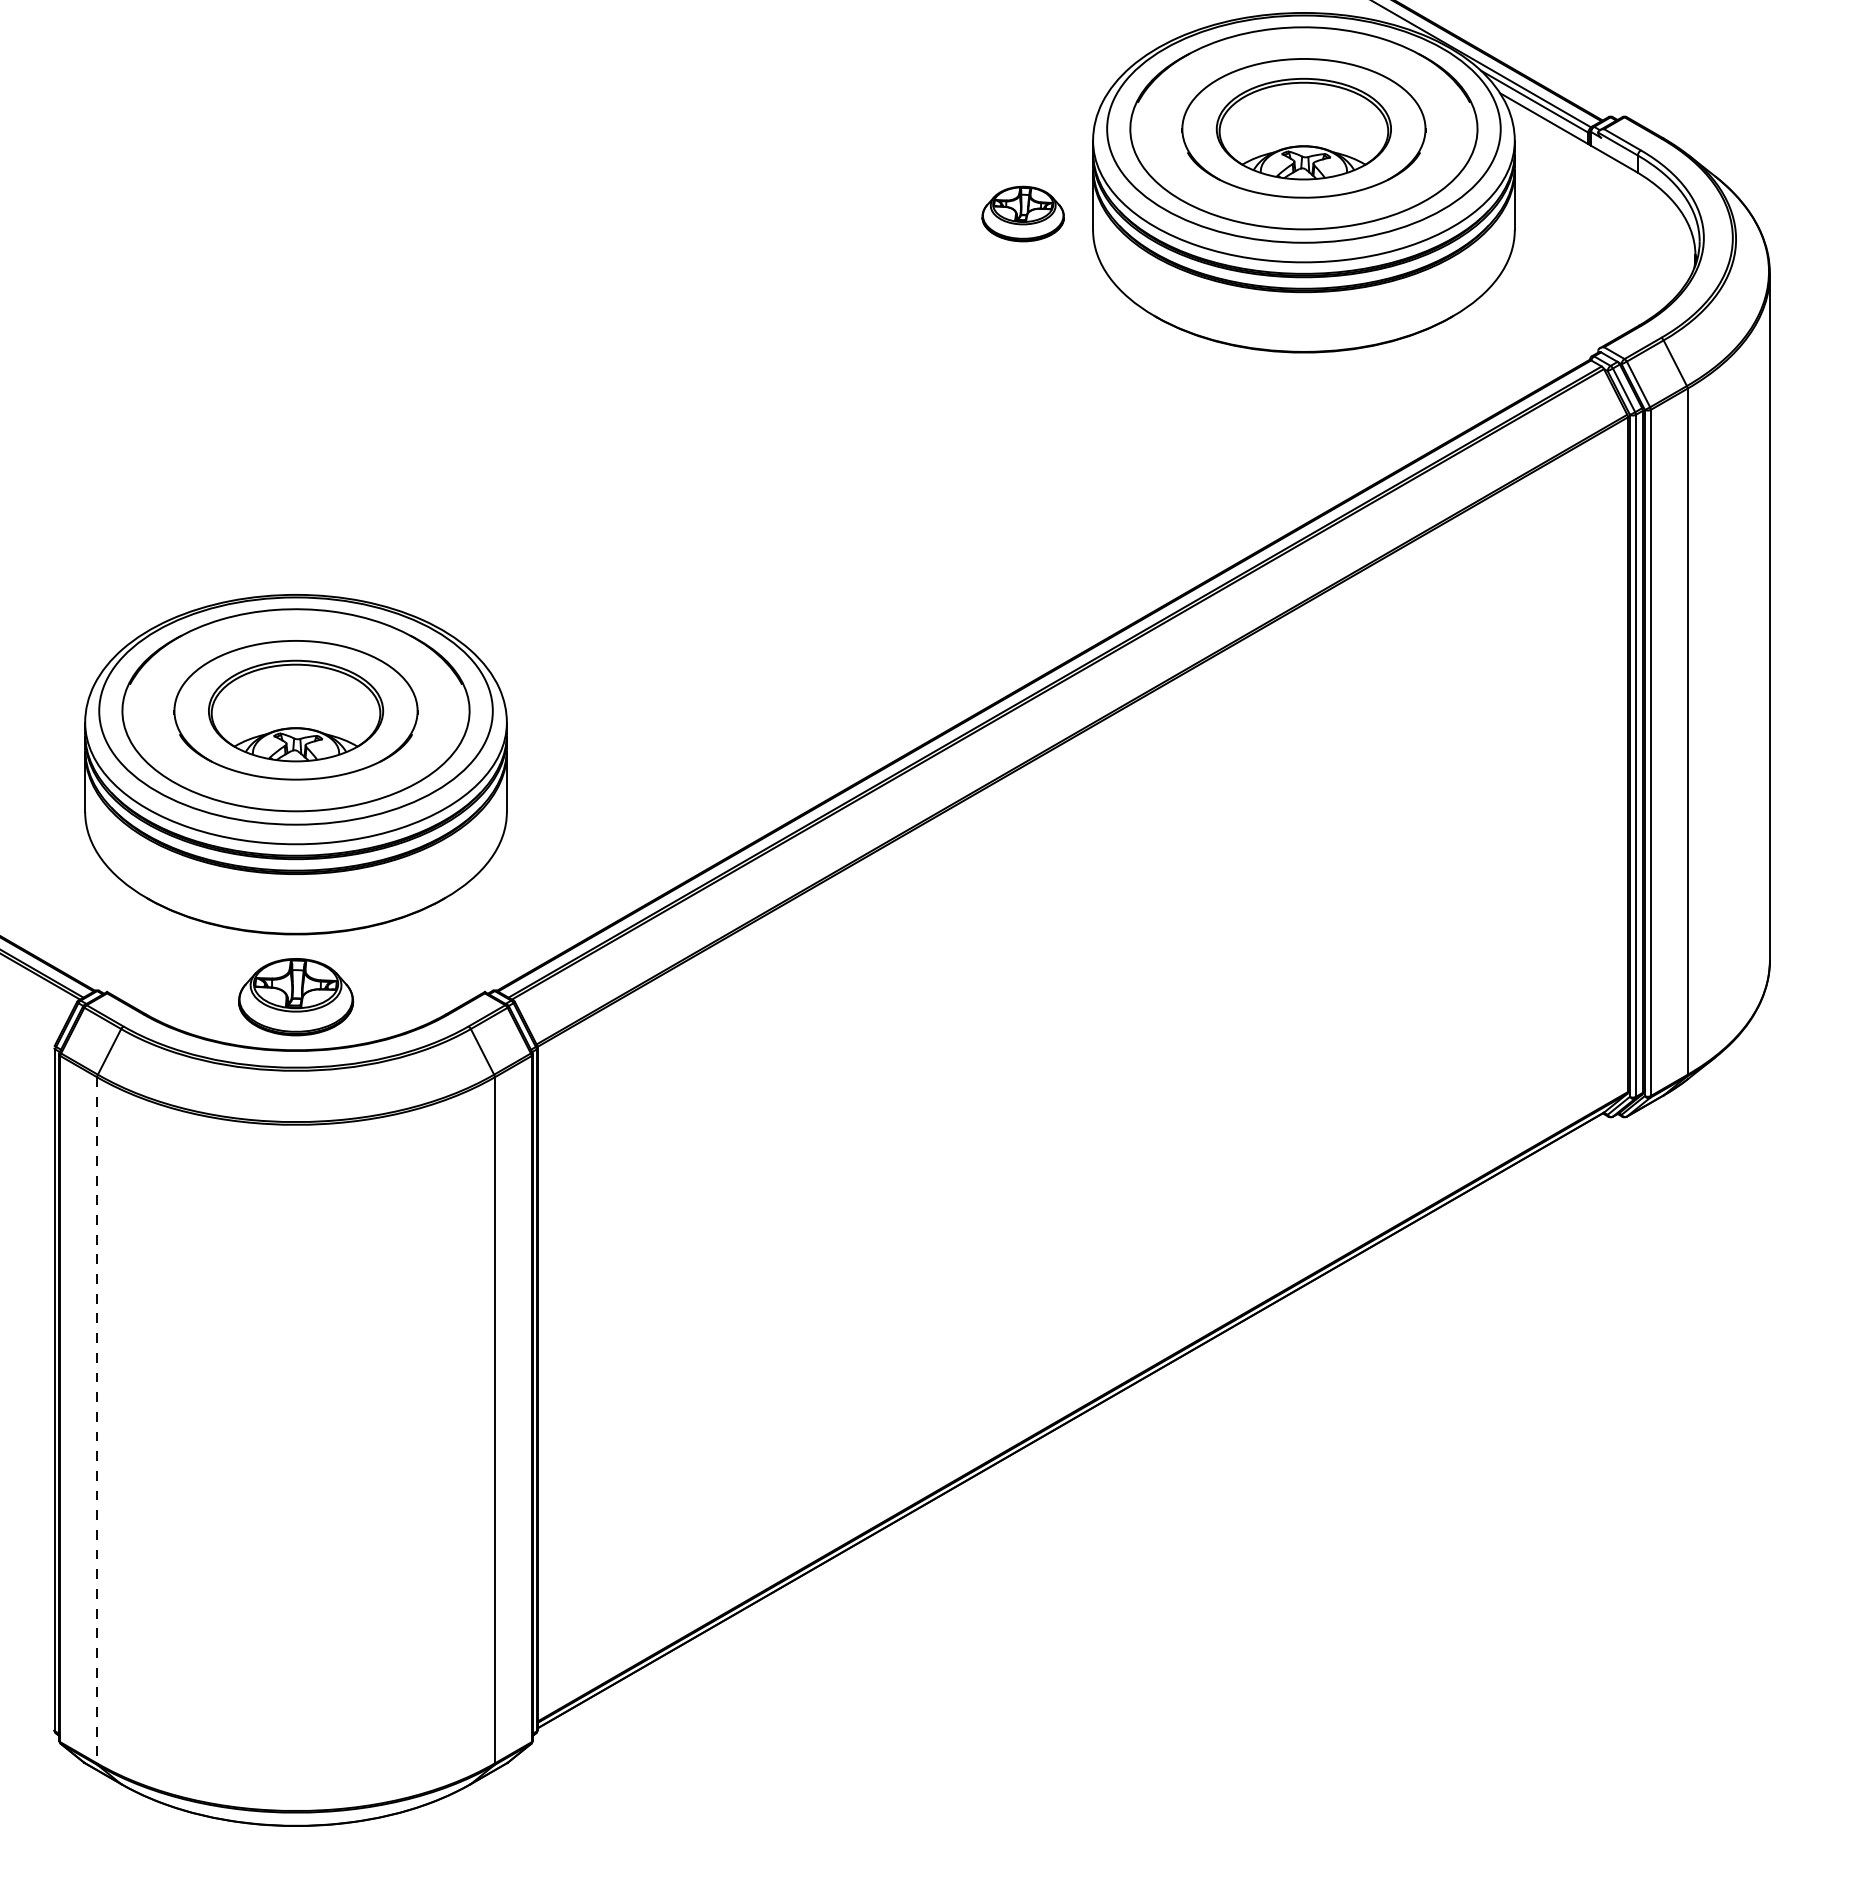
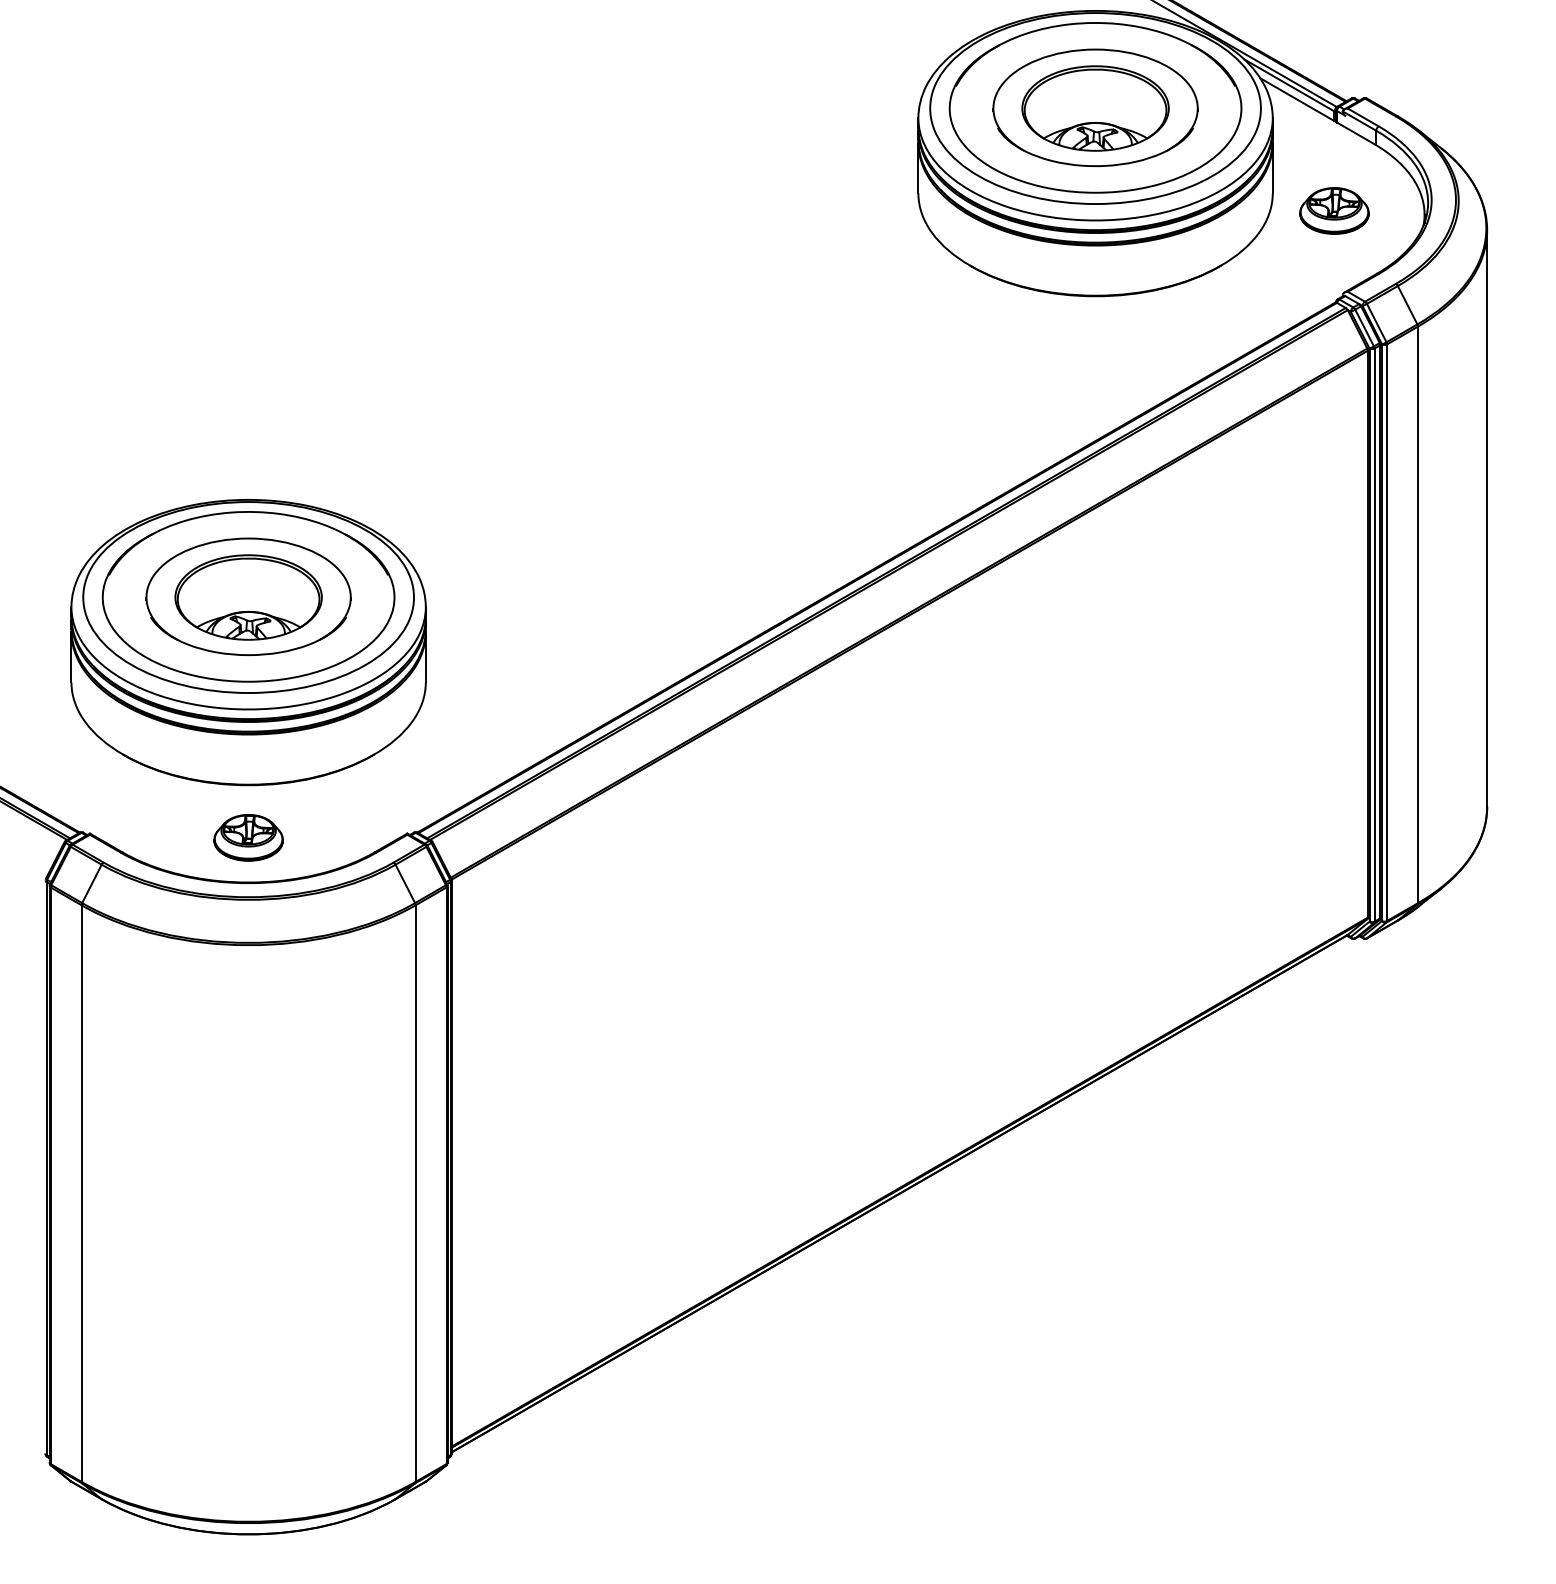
part: (1022, 213) -> (1333, 210), moved
part: (295, 996) -> (248, 837), size x0.71
line: (97, 1420) -> (81, 1193), dashed -> solid

